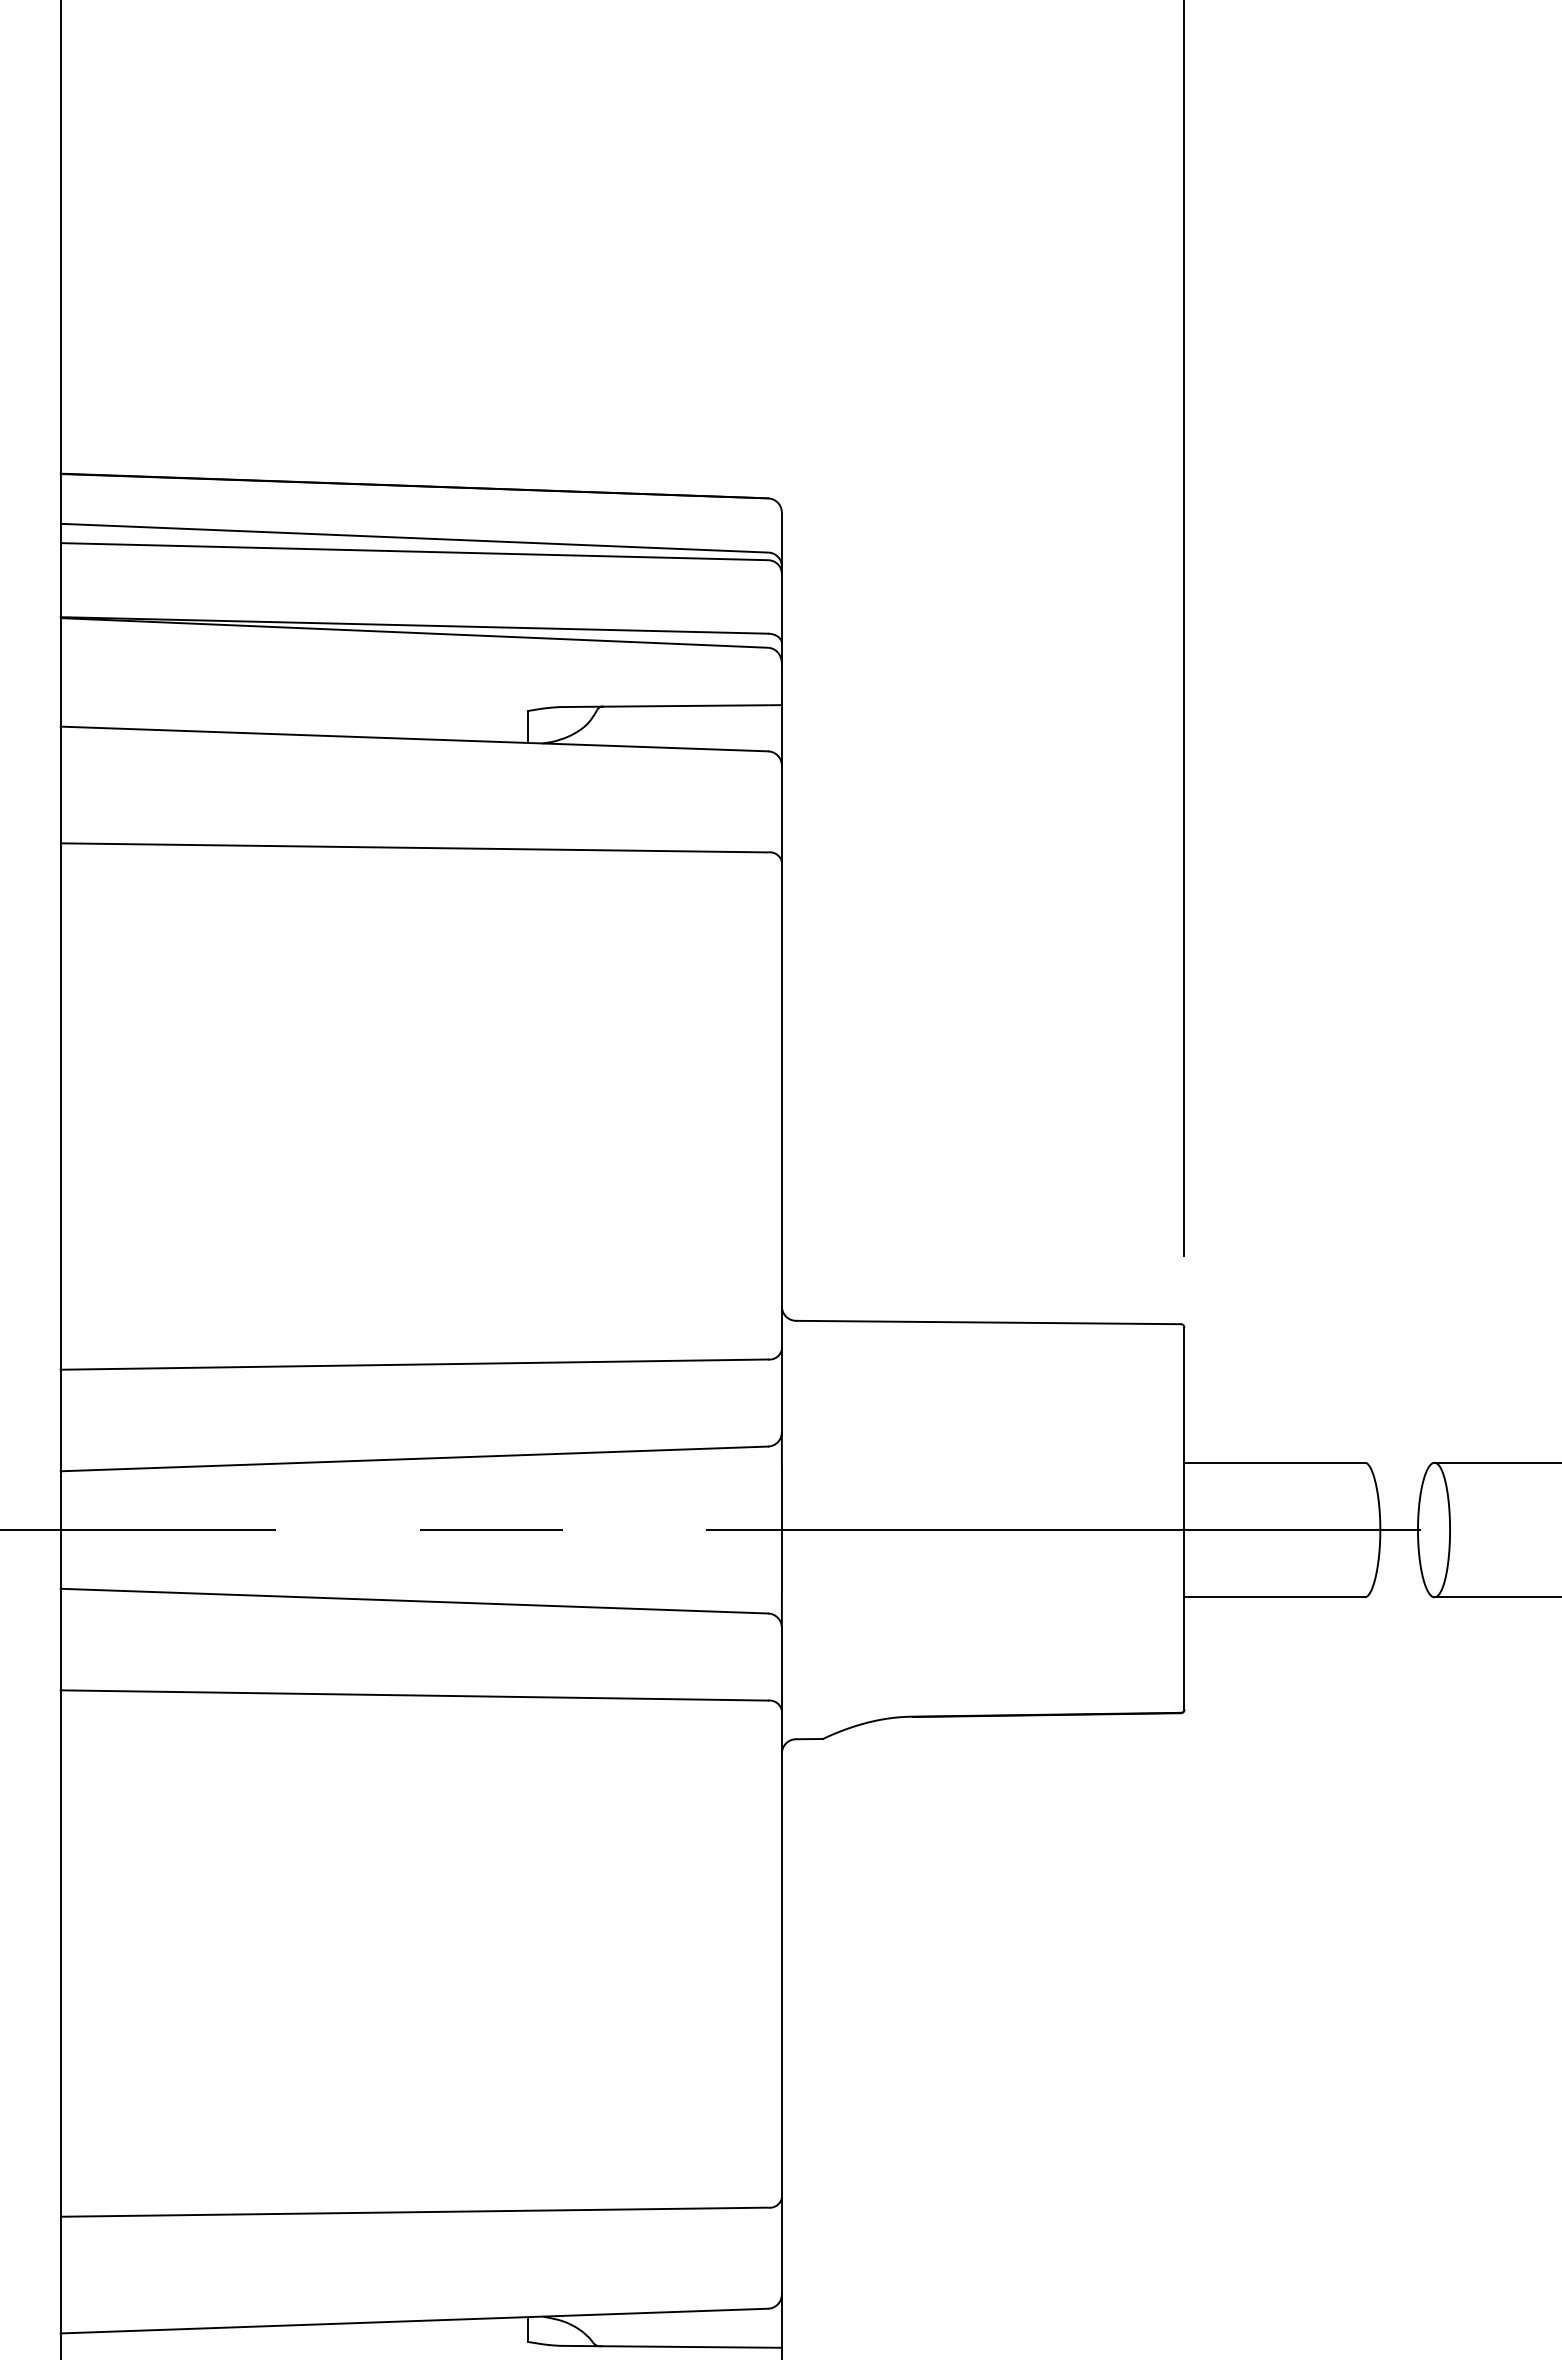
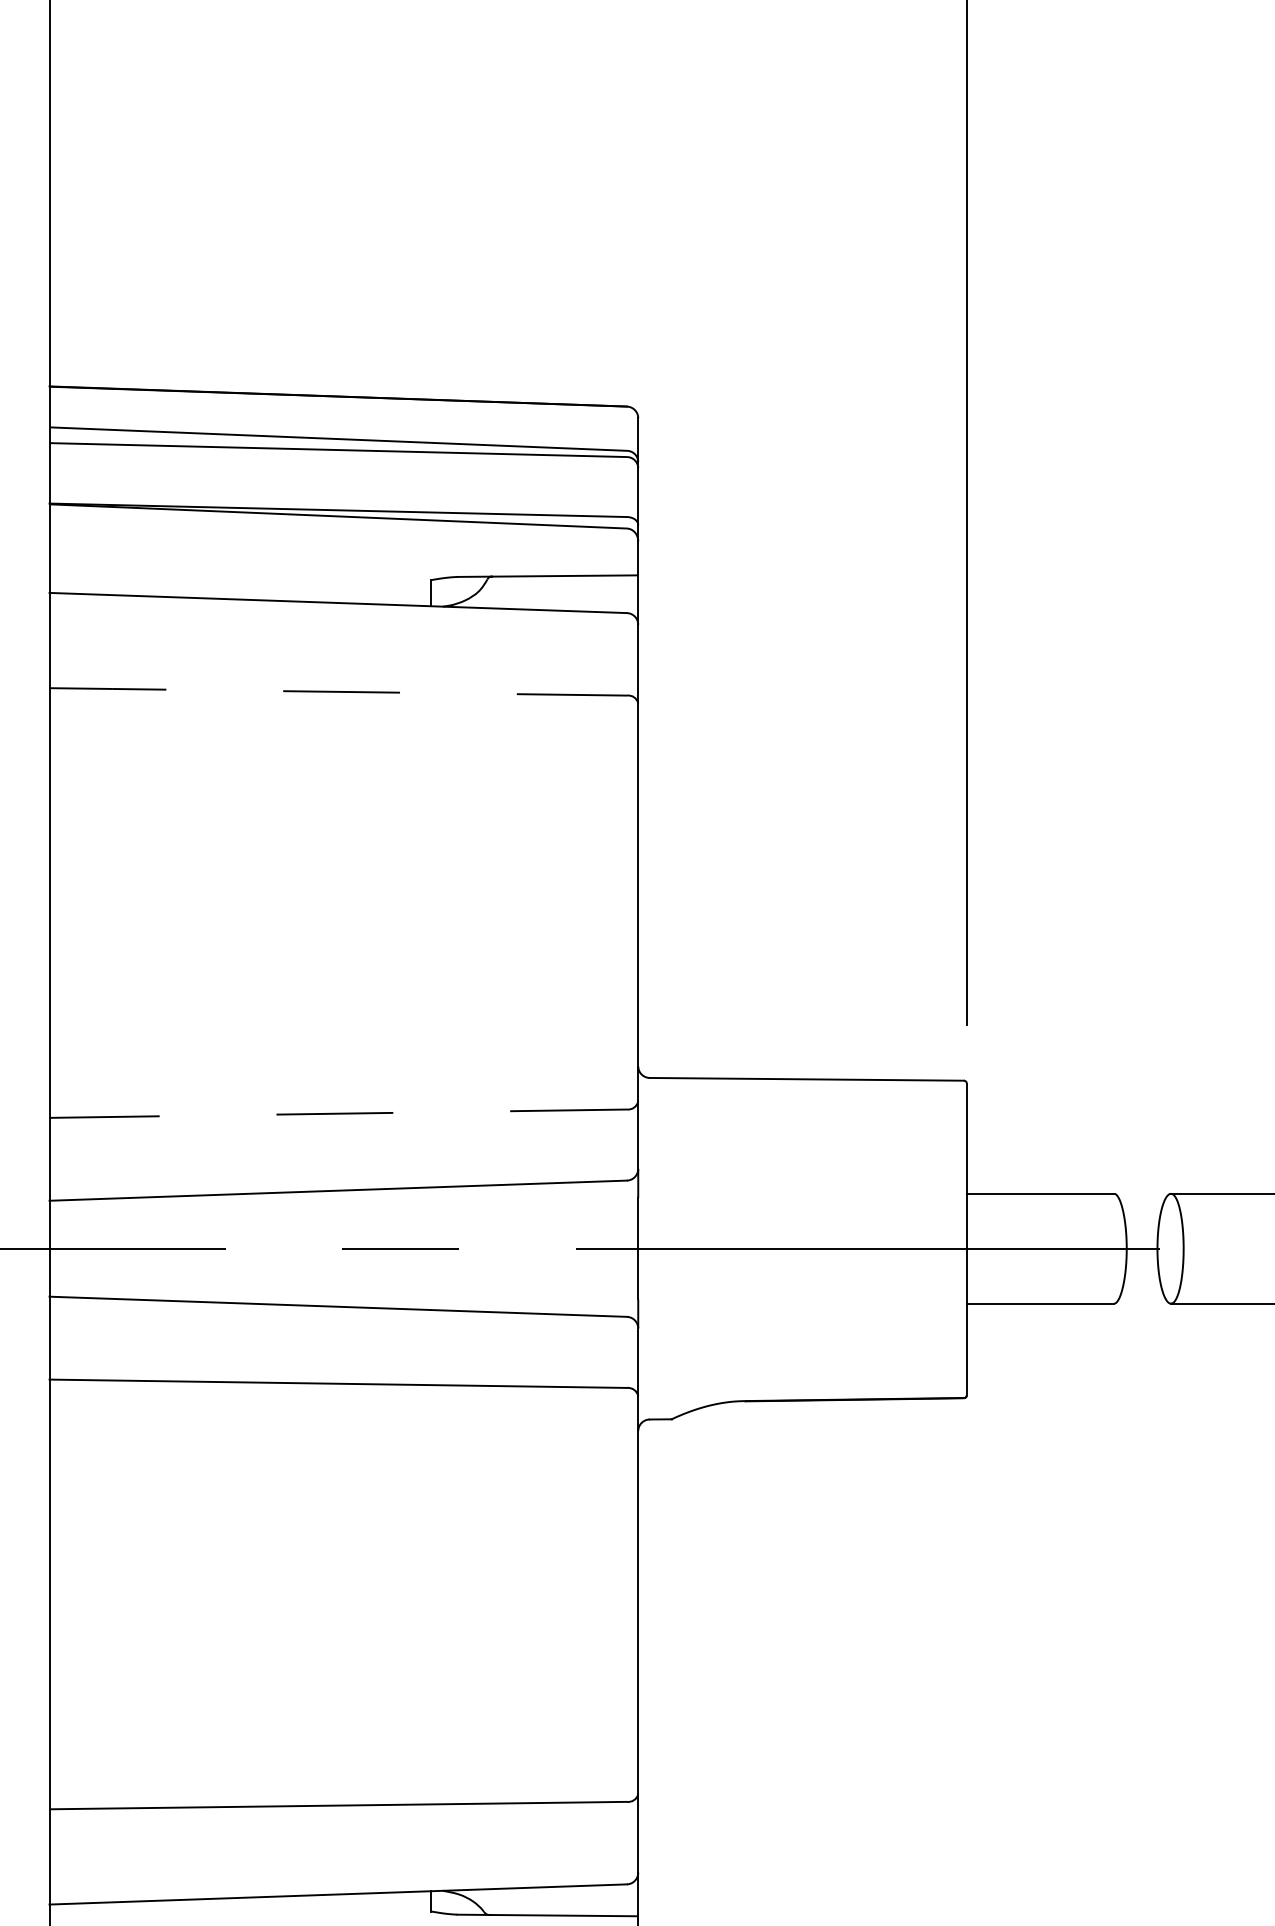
line: (415, 847) -> (339, 691), solid -> dashed
line: (414, 1364) -> (338, 1113), solid -> dashed

